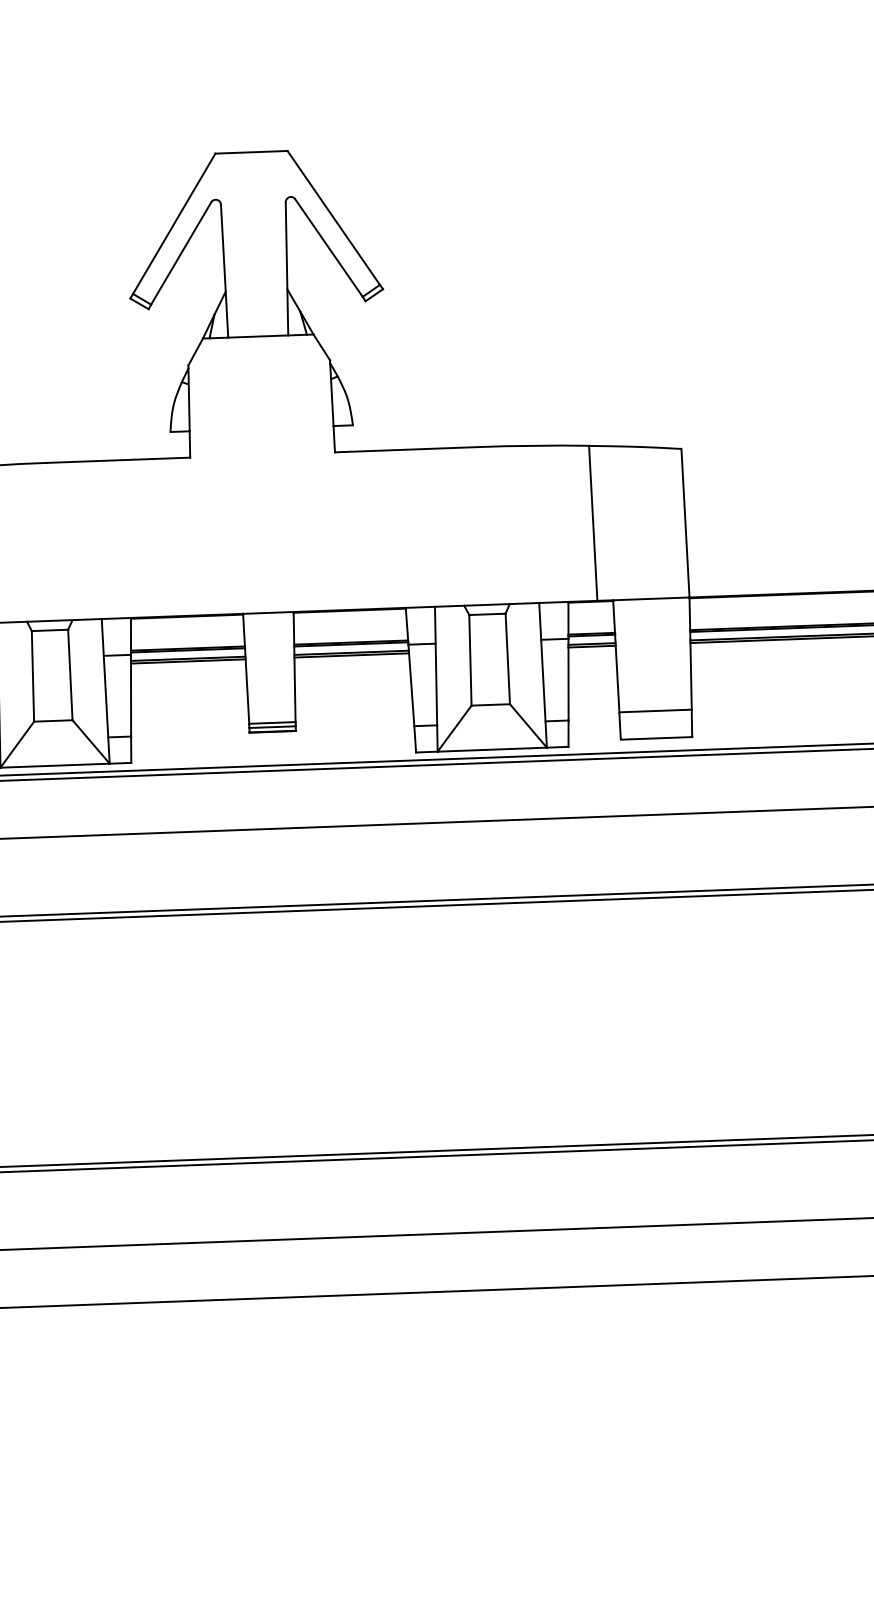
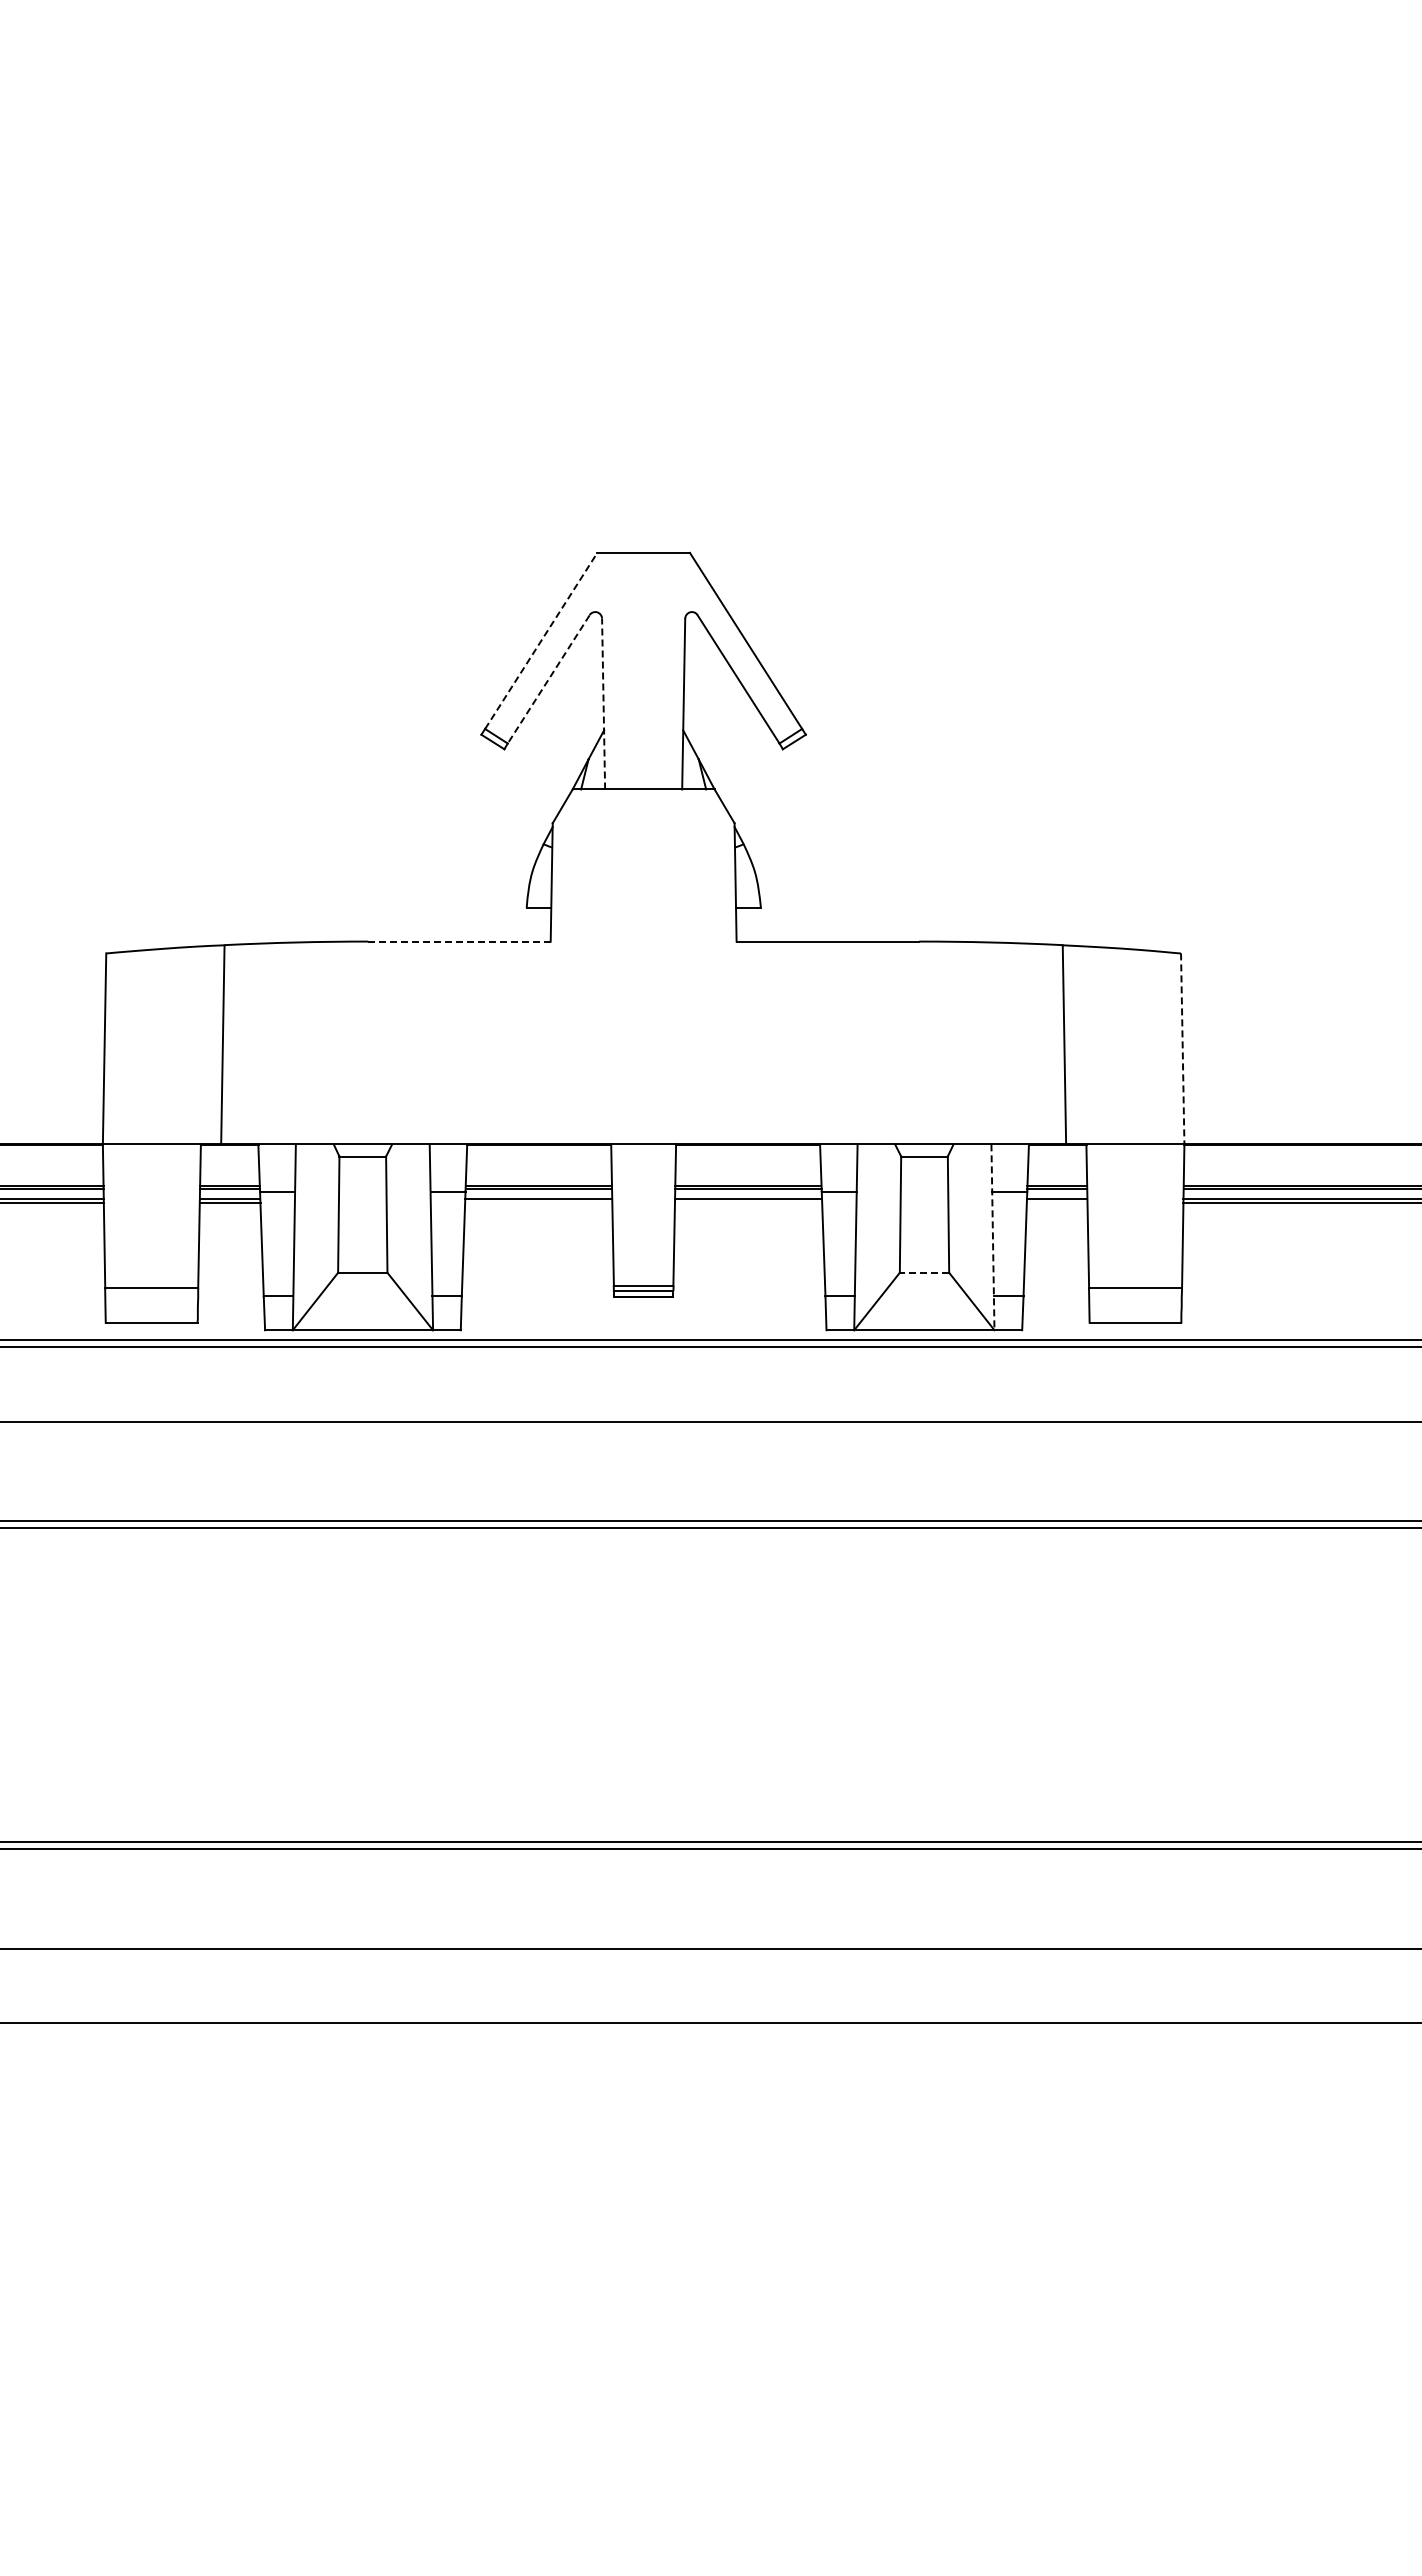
line: (174, 223) -> (541, 640), solid -> dashed
line: (181, 253) -> (548, 679), solid -> dashed
line: (224, 270) -> (603, 703), solid -> dashed
line: (119, 460) -> (459, 941), solid -> dashed
line: (685, 523) -> (1182, 1049), solid -> dashed
line: (591, 646) -> (1056, 1202), removed
line: (351, 655) -> (748, 1202), removed
line: (188, 661) -> (538, 1202), removed
line: (542, 675) -> (992, 1237), solid -> dashed
line: (490, 704) -> (924, 1272), solid -> dashed

